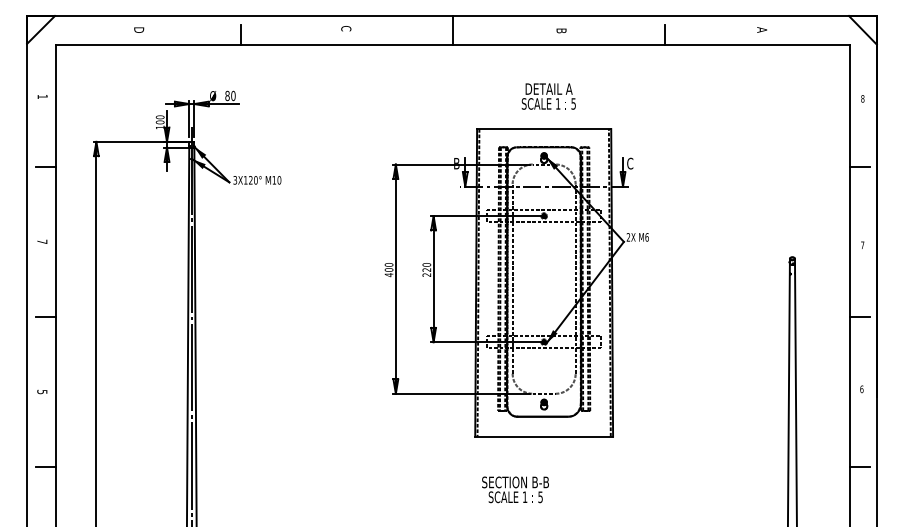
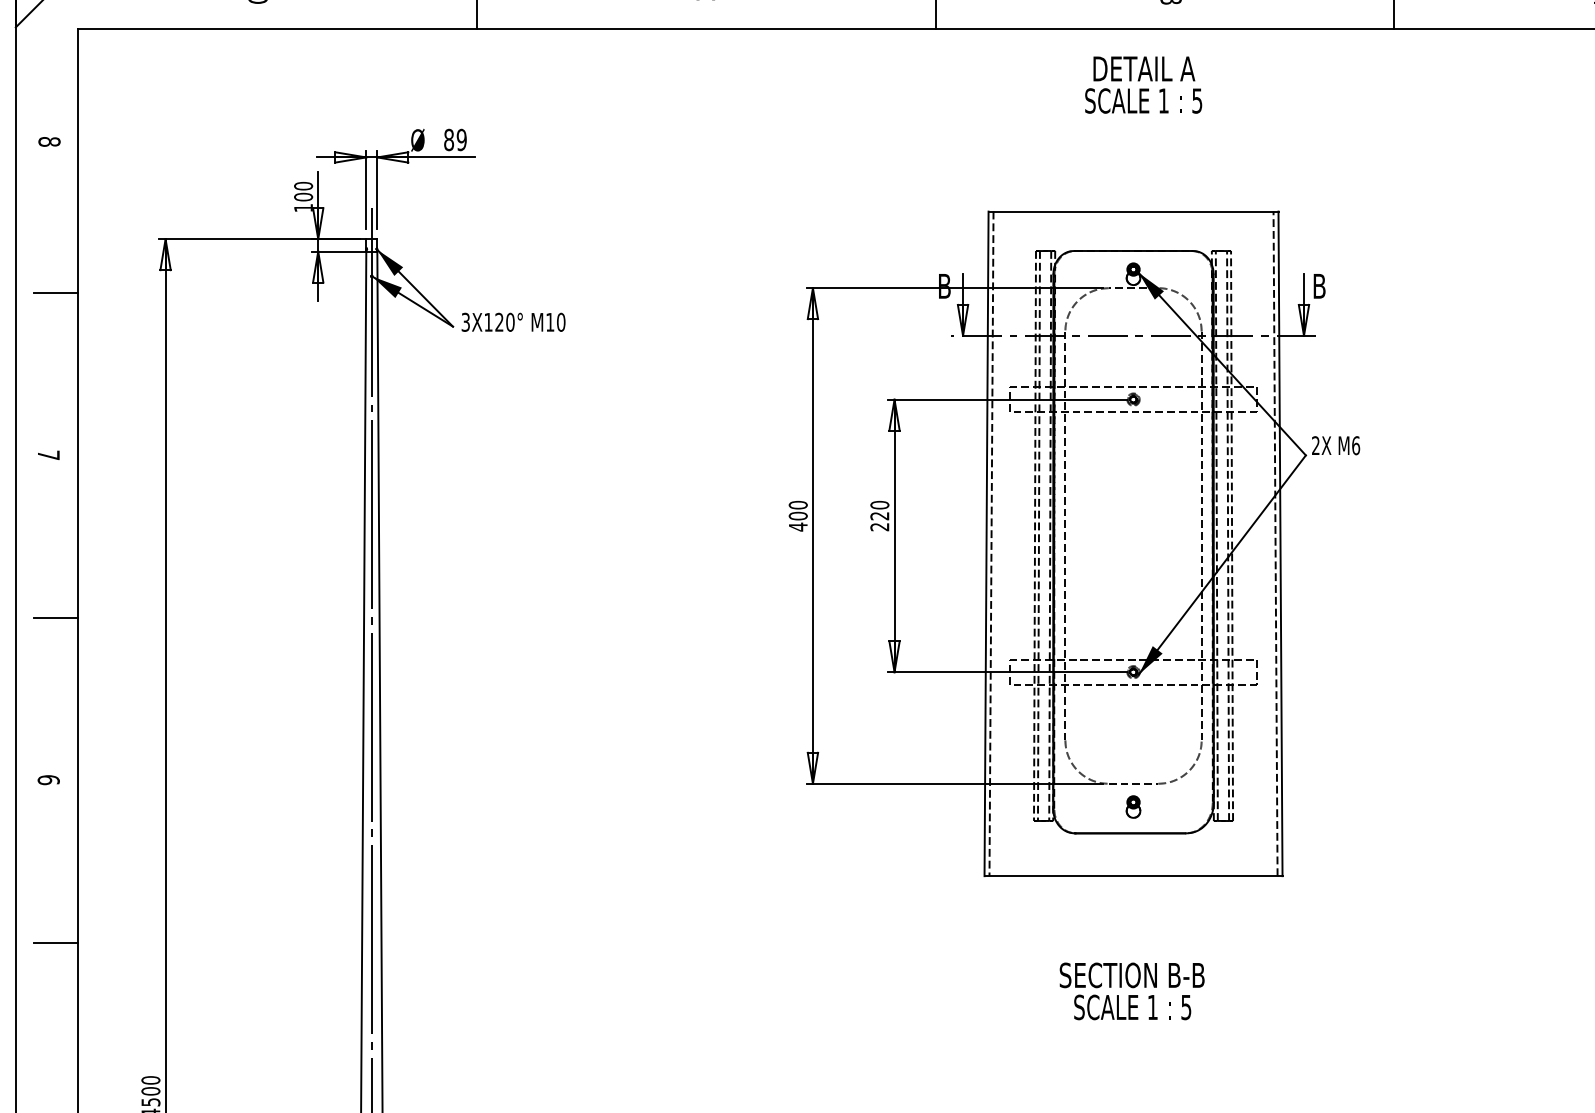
text: (42, 96) -> (49, 141), 1 -> 8
text: (233, 96) -> (461, 141), 80 -> 89
text: (548, 96) -> (1142, 84), moved
text: (630, 163) -> (1320, 285), C -> B
text: (42, 391) -> (49, 778), 5 -> 6
text: (515, 489) -> (1132, 990), moved

